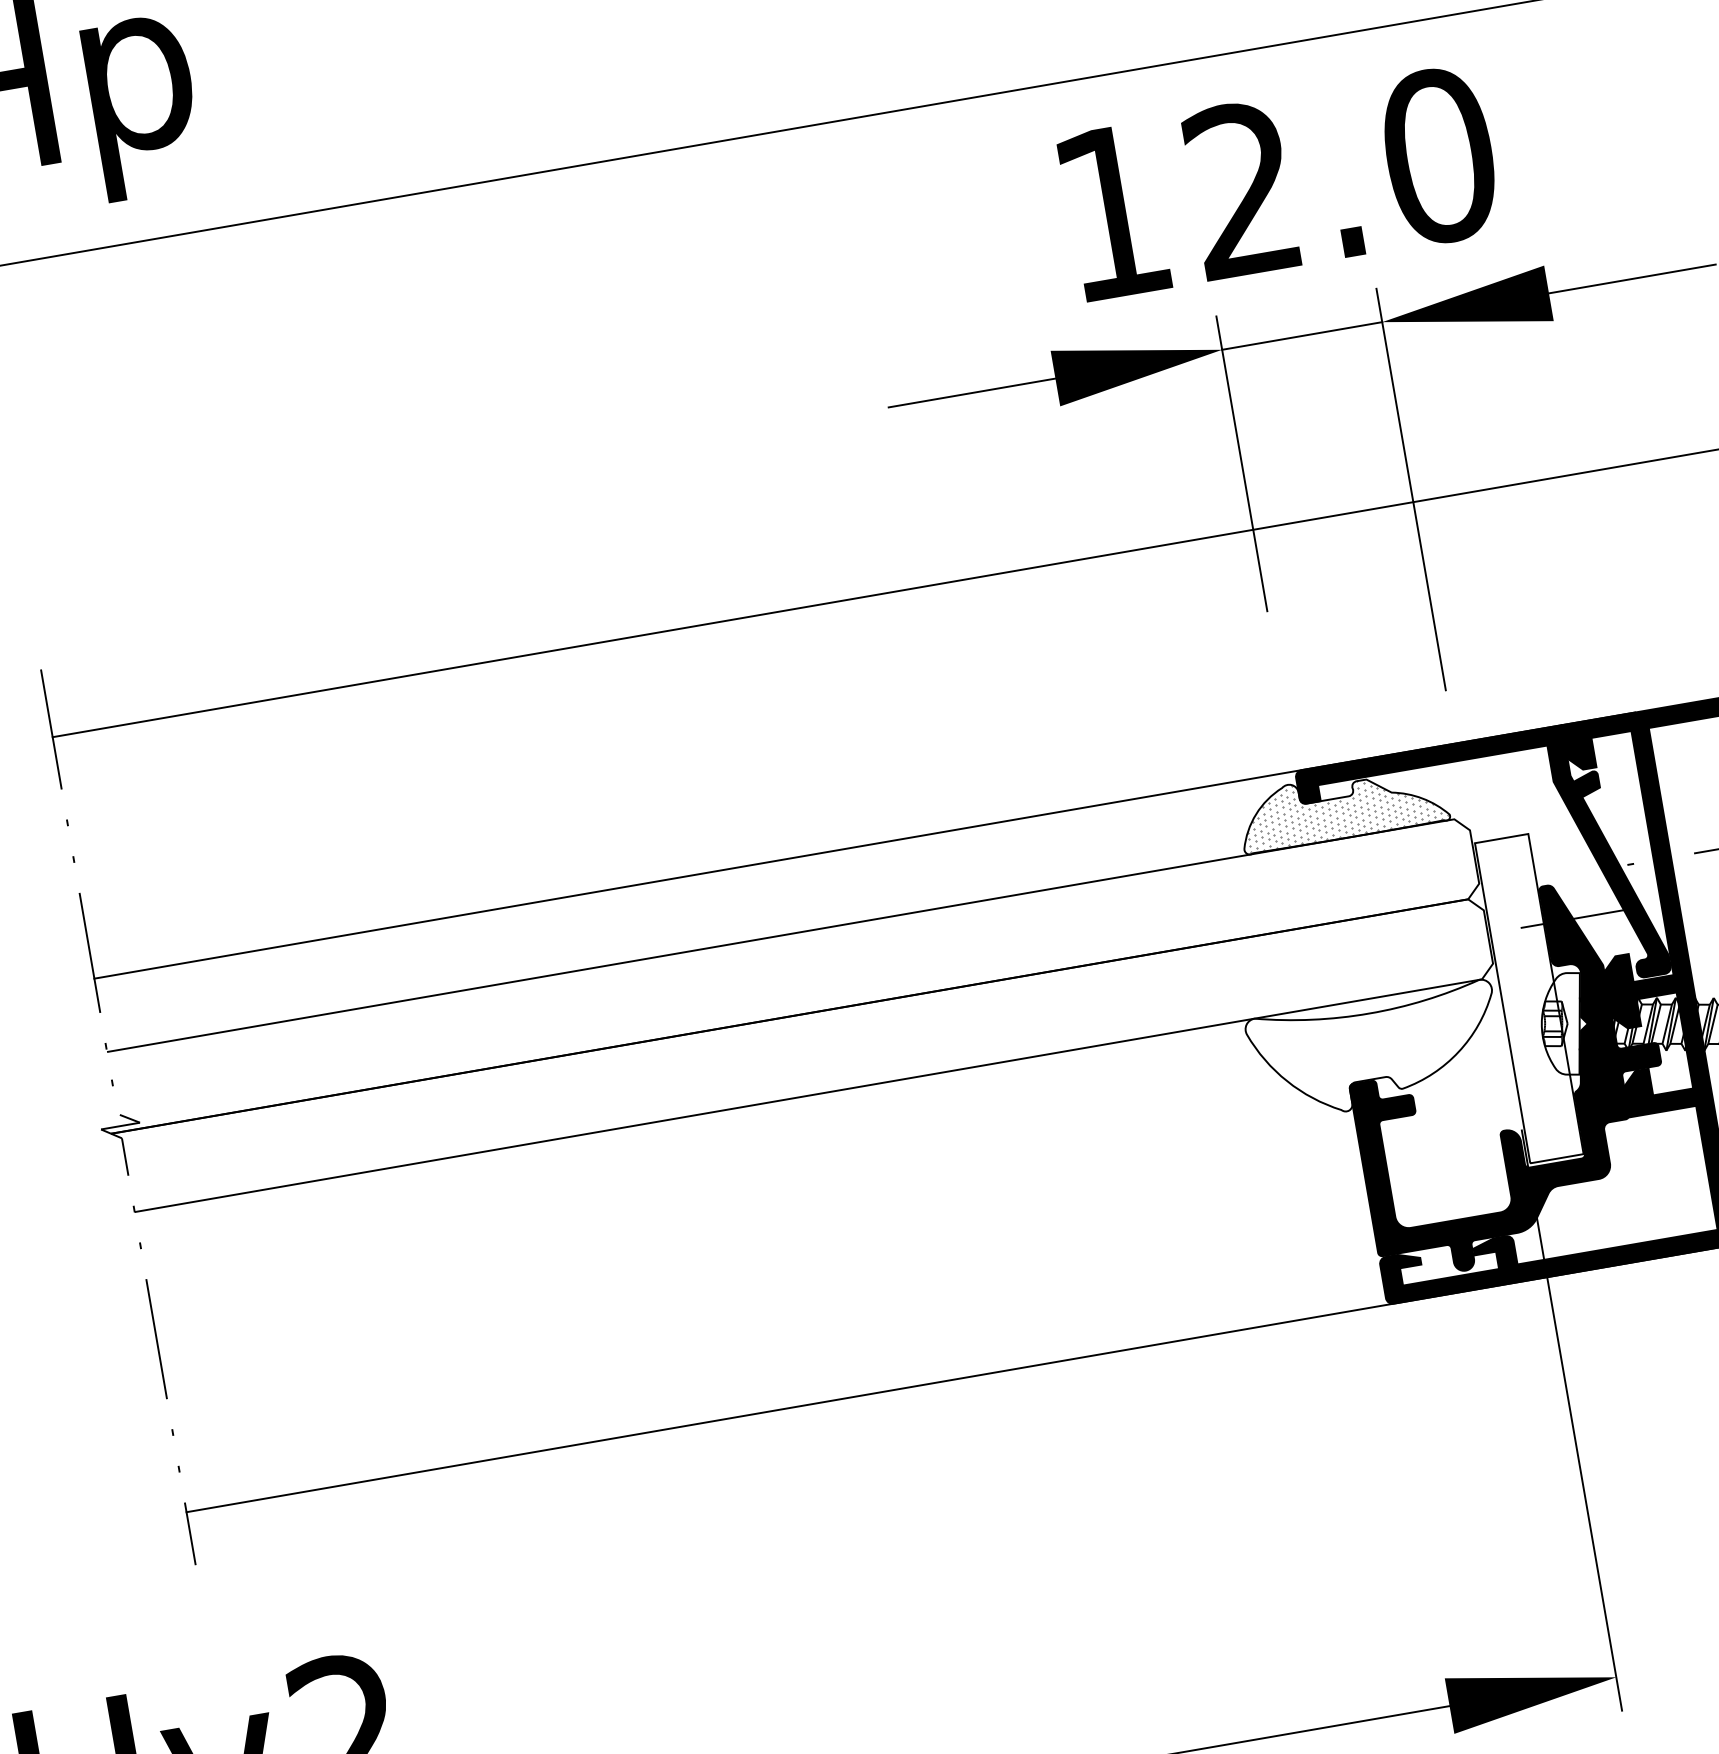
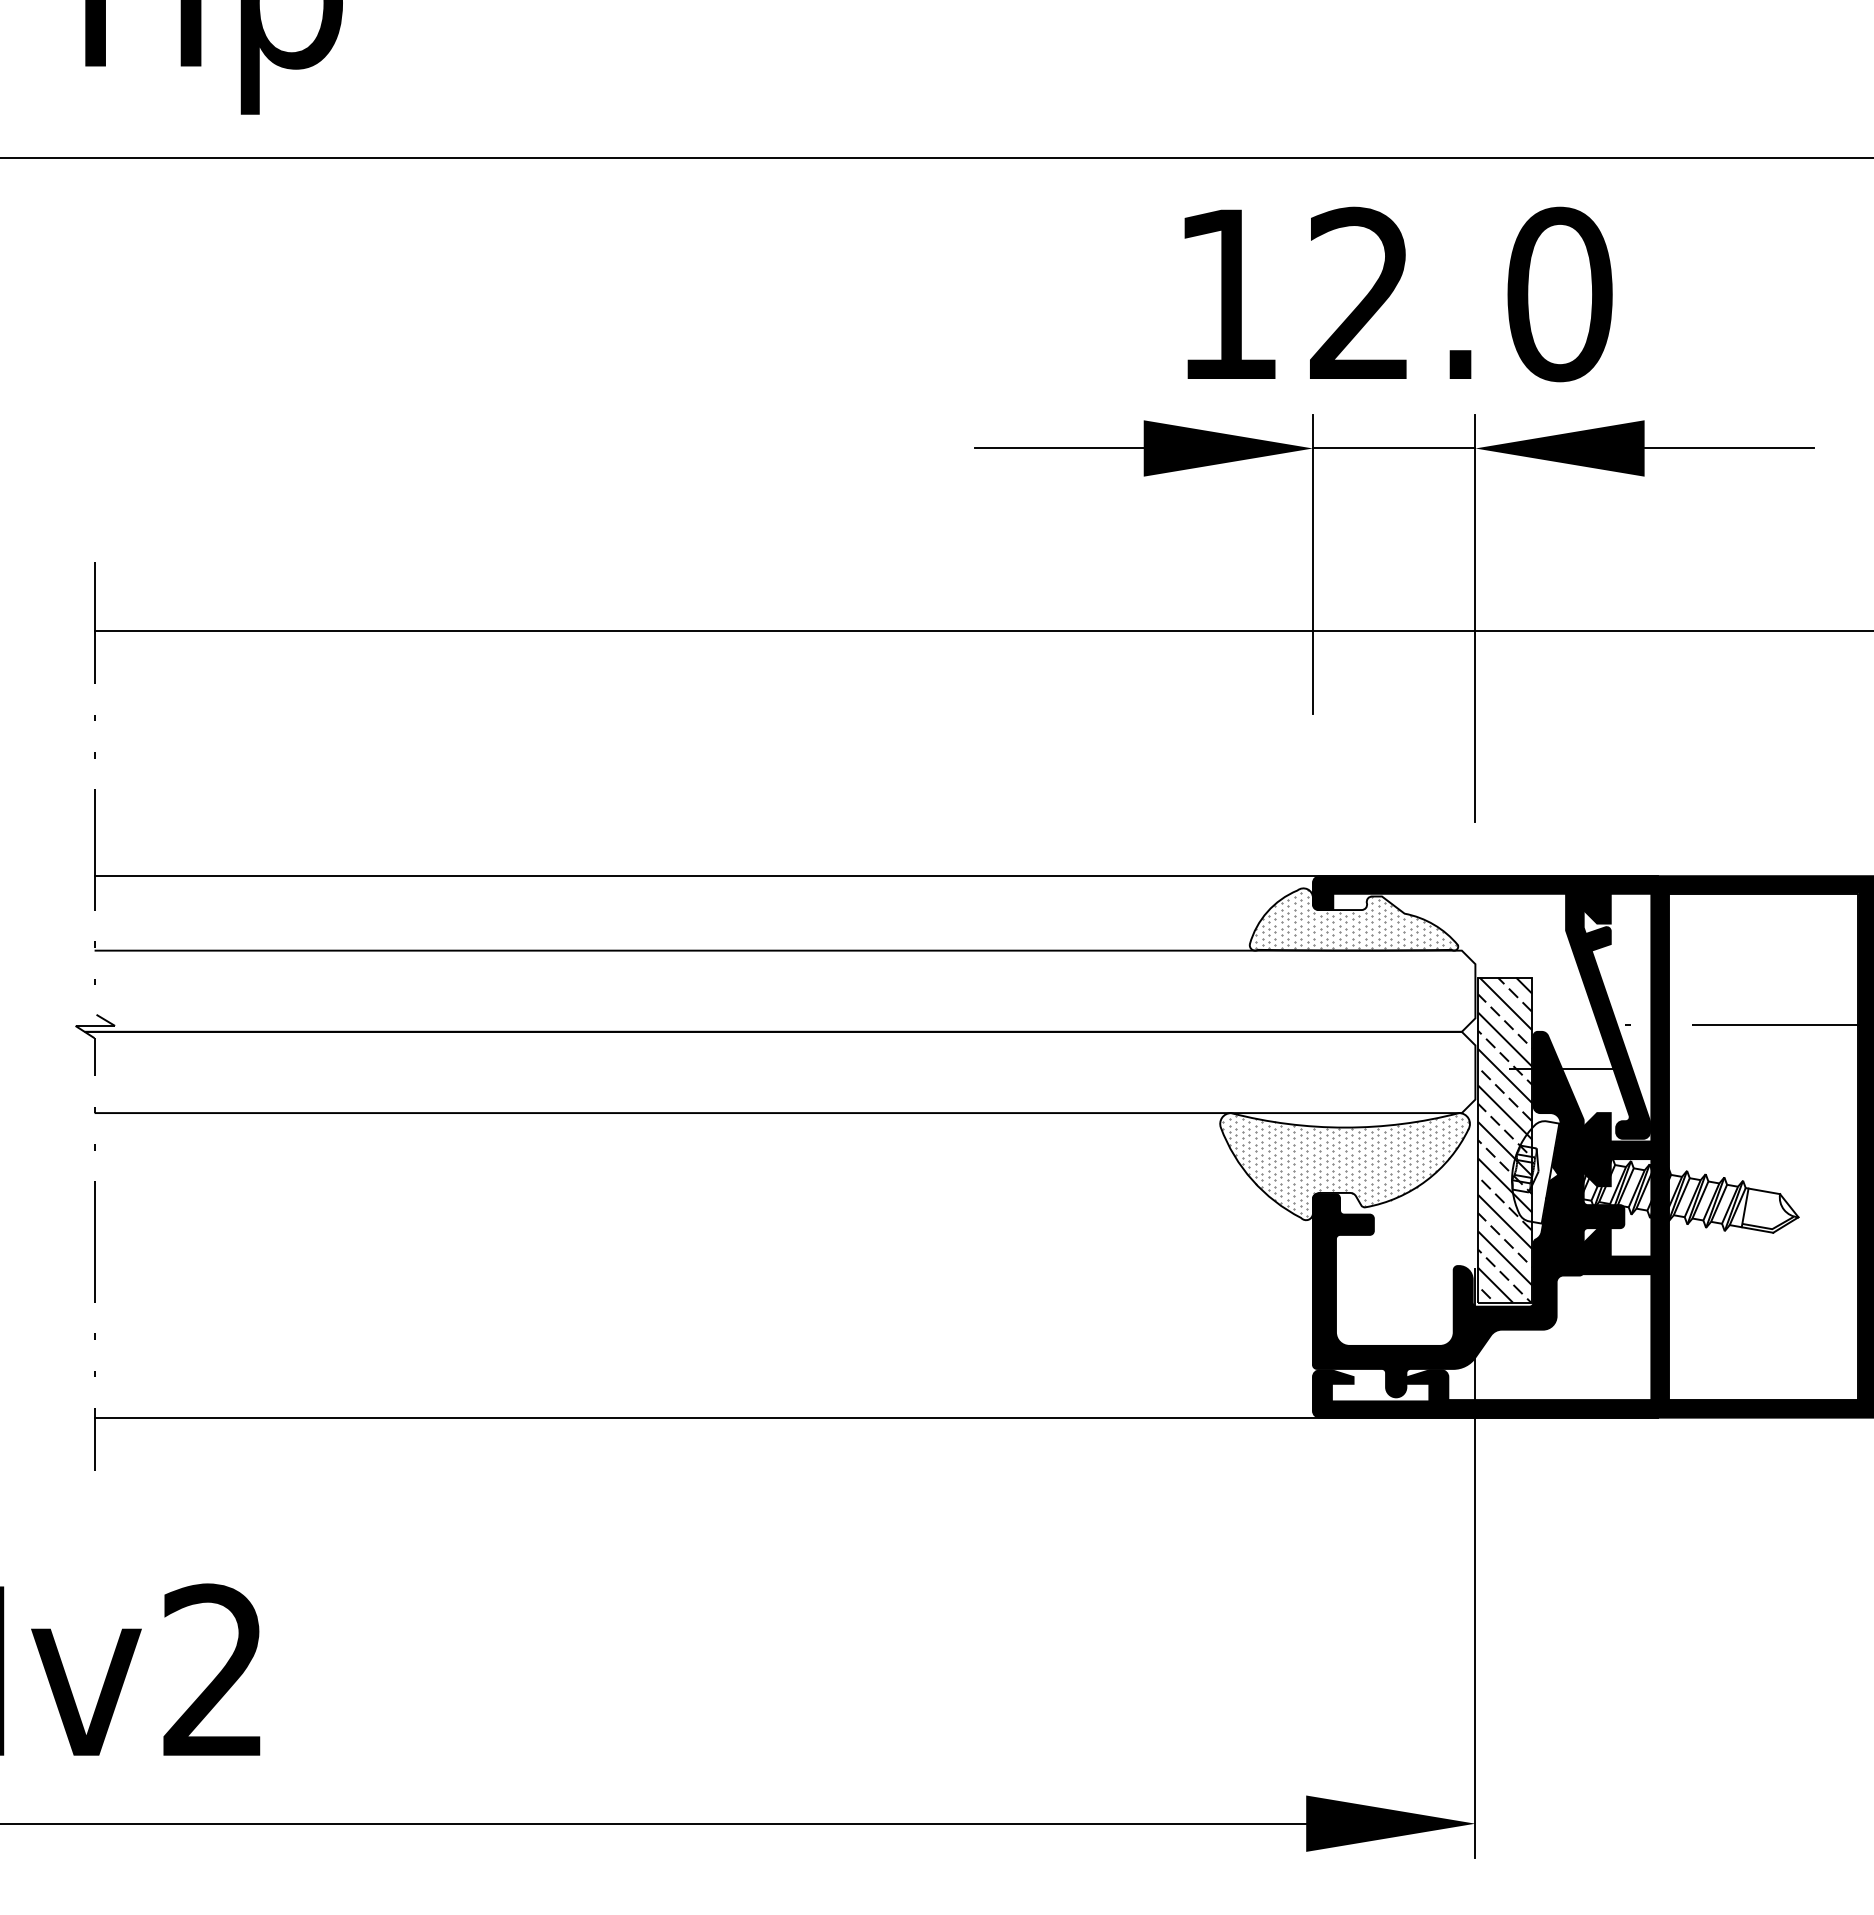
hatch: (1529, 997) -> (1505, 1139), added
hatch: (1376, 1050) -> (1345, 1165), added

